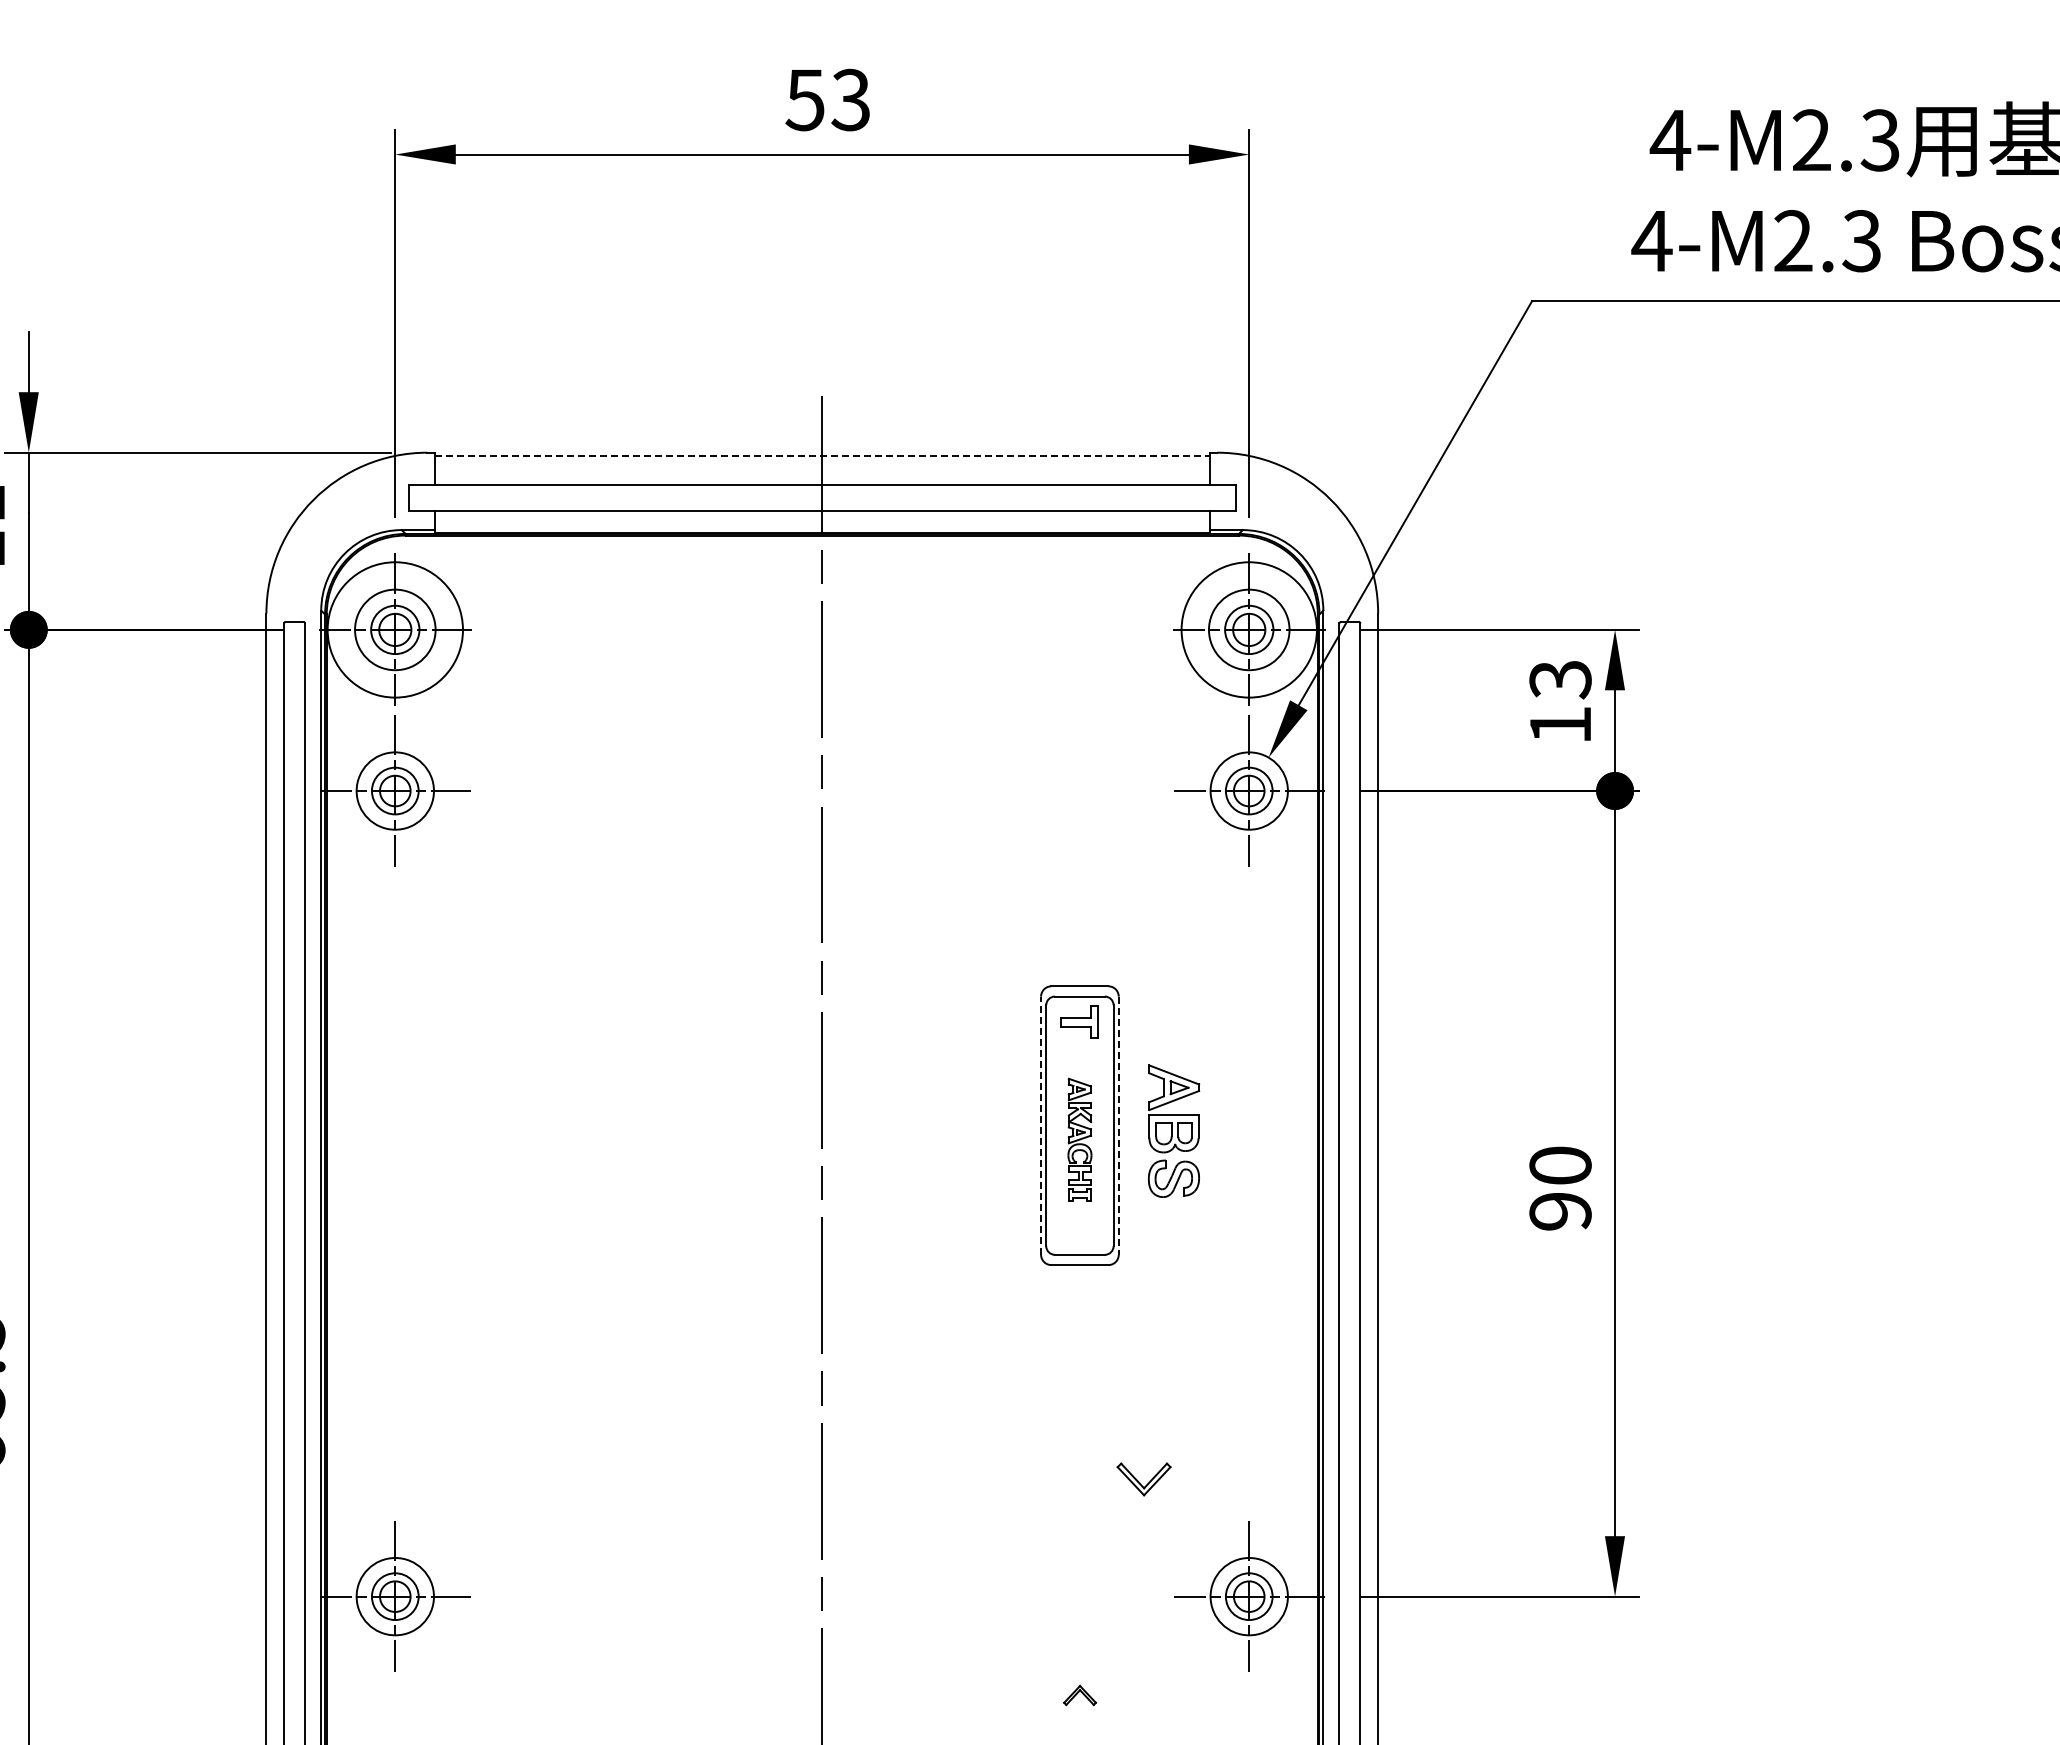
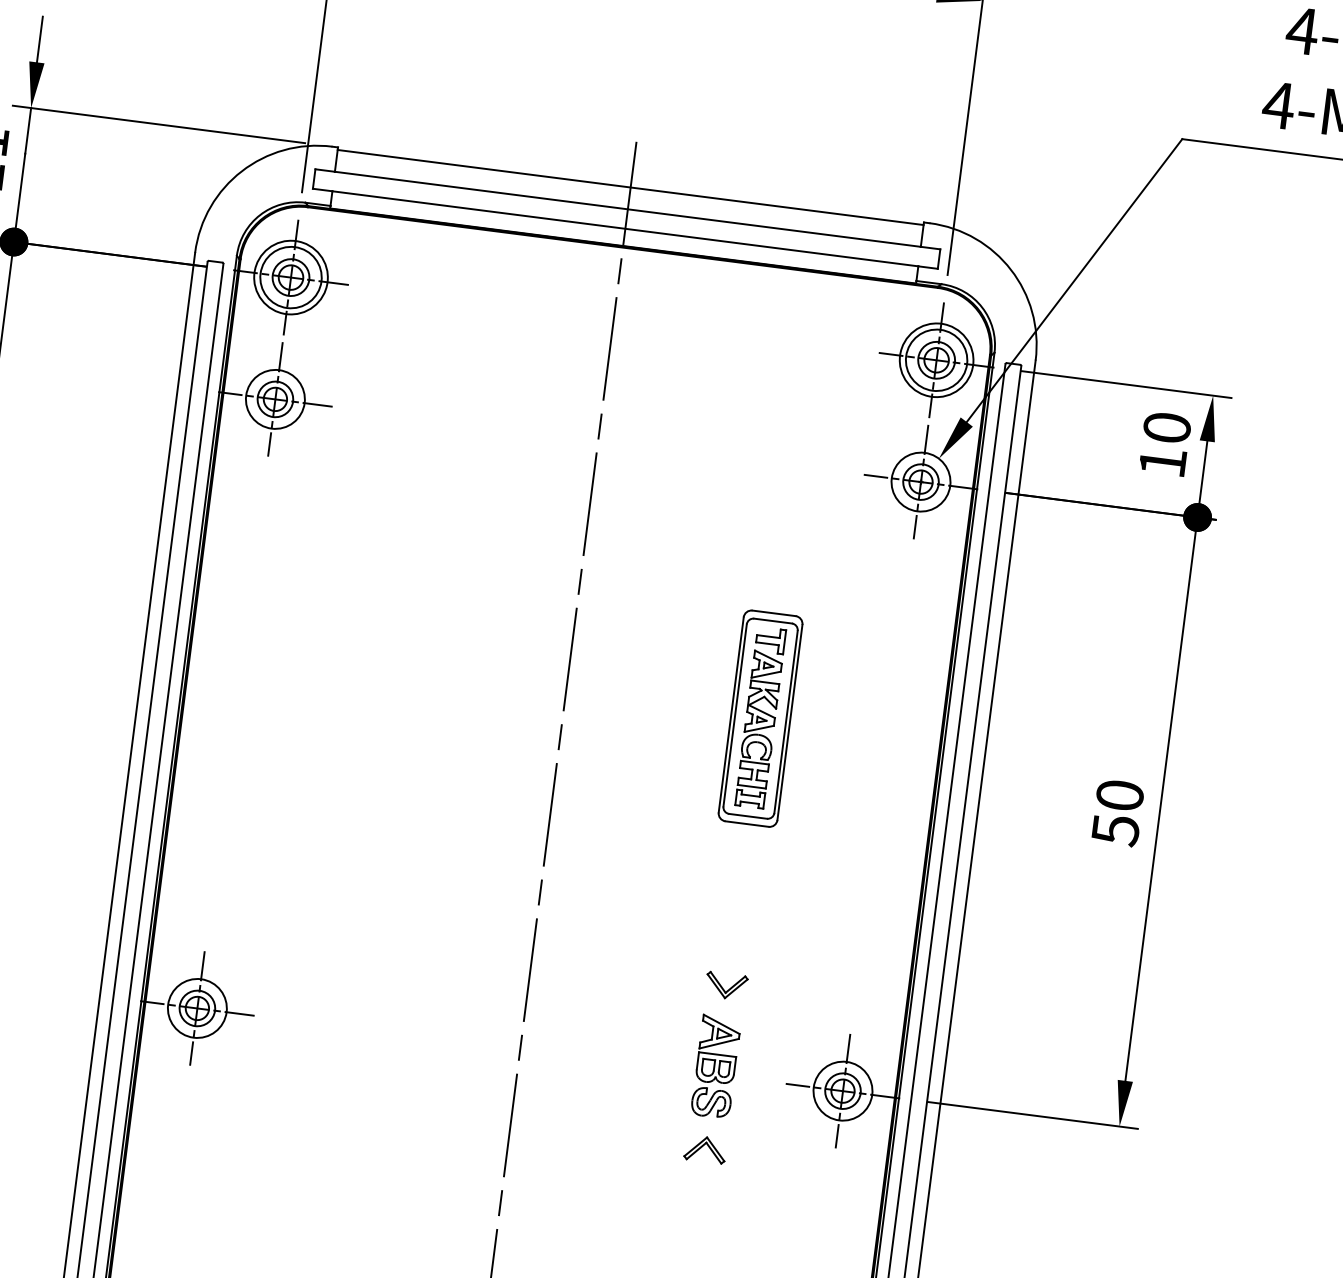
line: (822, 456) -> (630, 187), dashed -> solid
circle: (394, 629) -> (290, 277), size x0.71
circle: (1248, 629) -> (936, 359), size x0.71
text: (1560, 679) -> (1167, 427), 13 -> 10
line: (1041, 1125) -> (731, 714), dashed -> solid
line: (1118, 1126) -> (789, 723), dashed -> solid
part: (1174, 1130) -> (716, 1066), moved
part: (1079, 1139) -> (758, 729), size x1.67
text: (1560, 1211) -> (1115, 830), 90 -> 50
part: (1143, 1479) -> (726, 986), moved
part: (1079, 1695) -> (705, 1149), size x1.67

